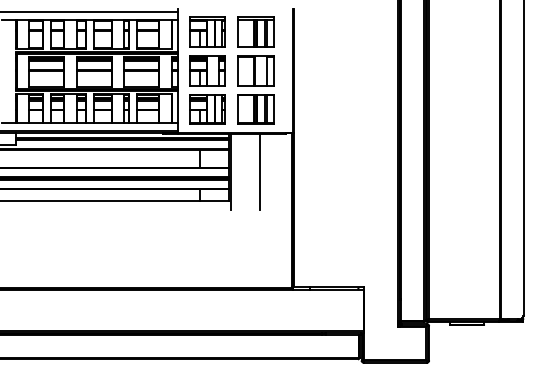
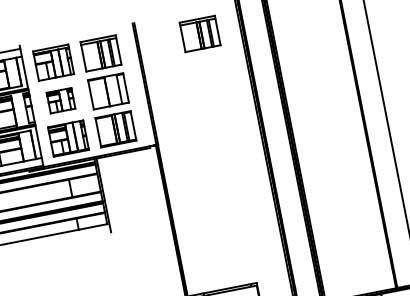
part: (356, 31) -> (199, 33), added
part: (207, 70) -> (60, 100), size x0.7
line: (259, 171) -> (131, 189), removed

